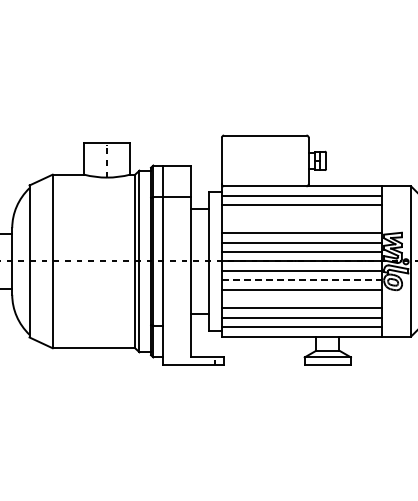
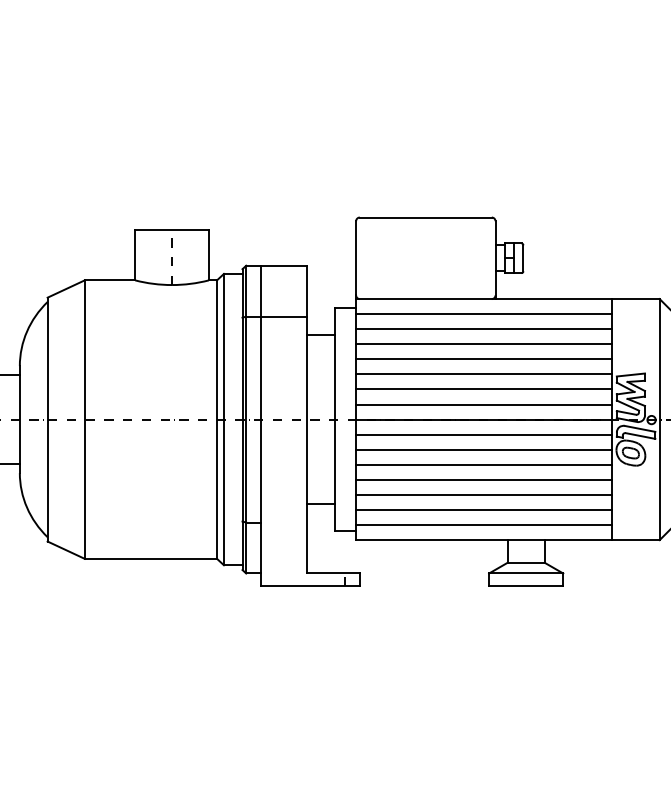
line: (301, 214) -> (483, 344), added
line: (301, 223) -> (483, 358), added
line: (301, 280) -> (483, 450), dashed -> solid
line: (301, 299) -> (483, 480), added

